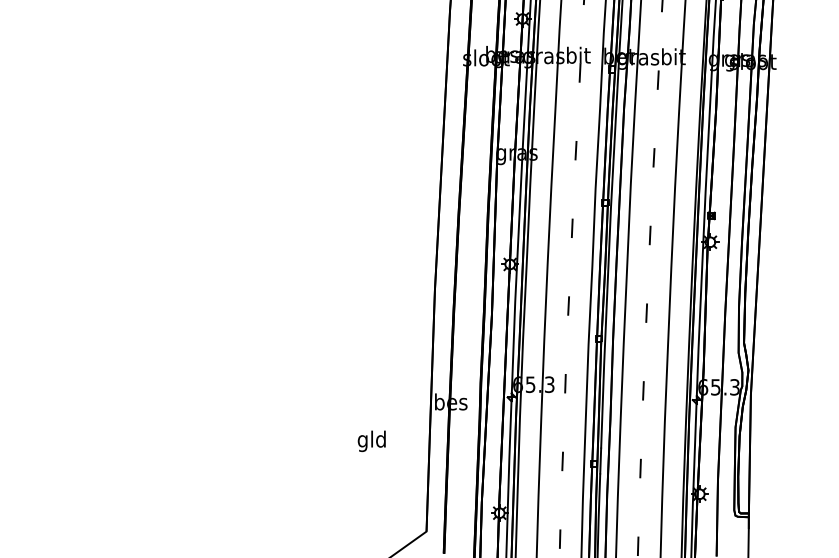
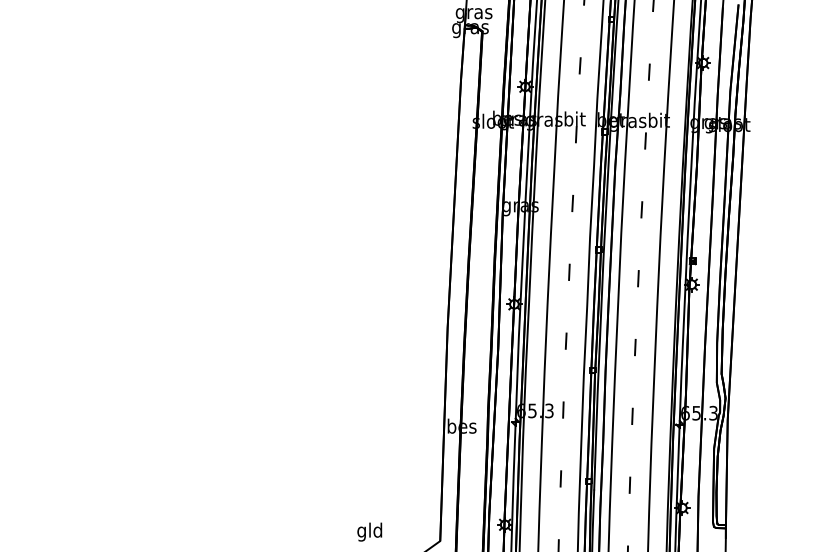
text: (371, 440) -> (369, 531), moved

